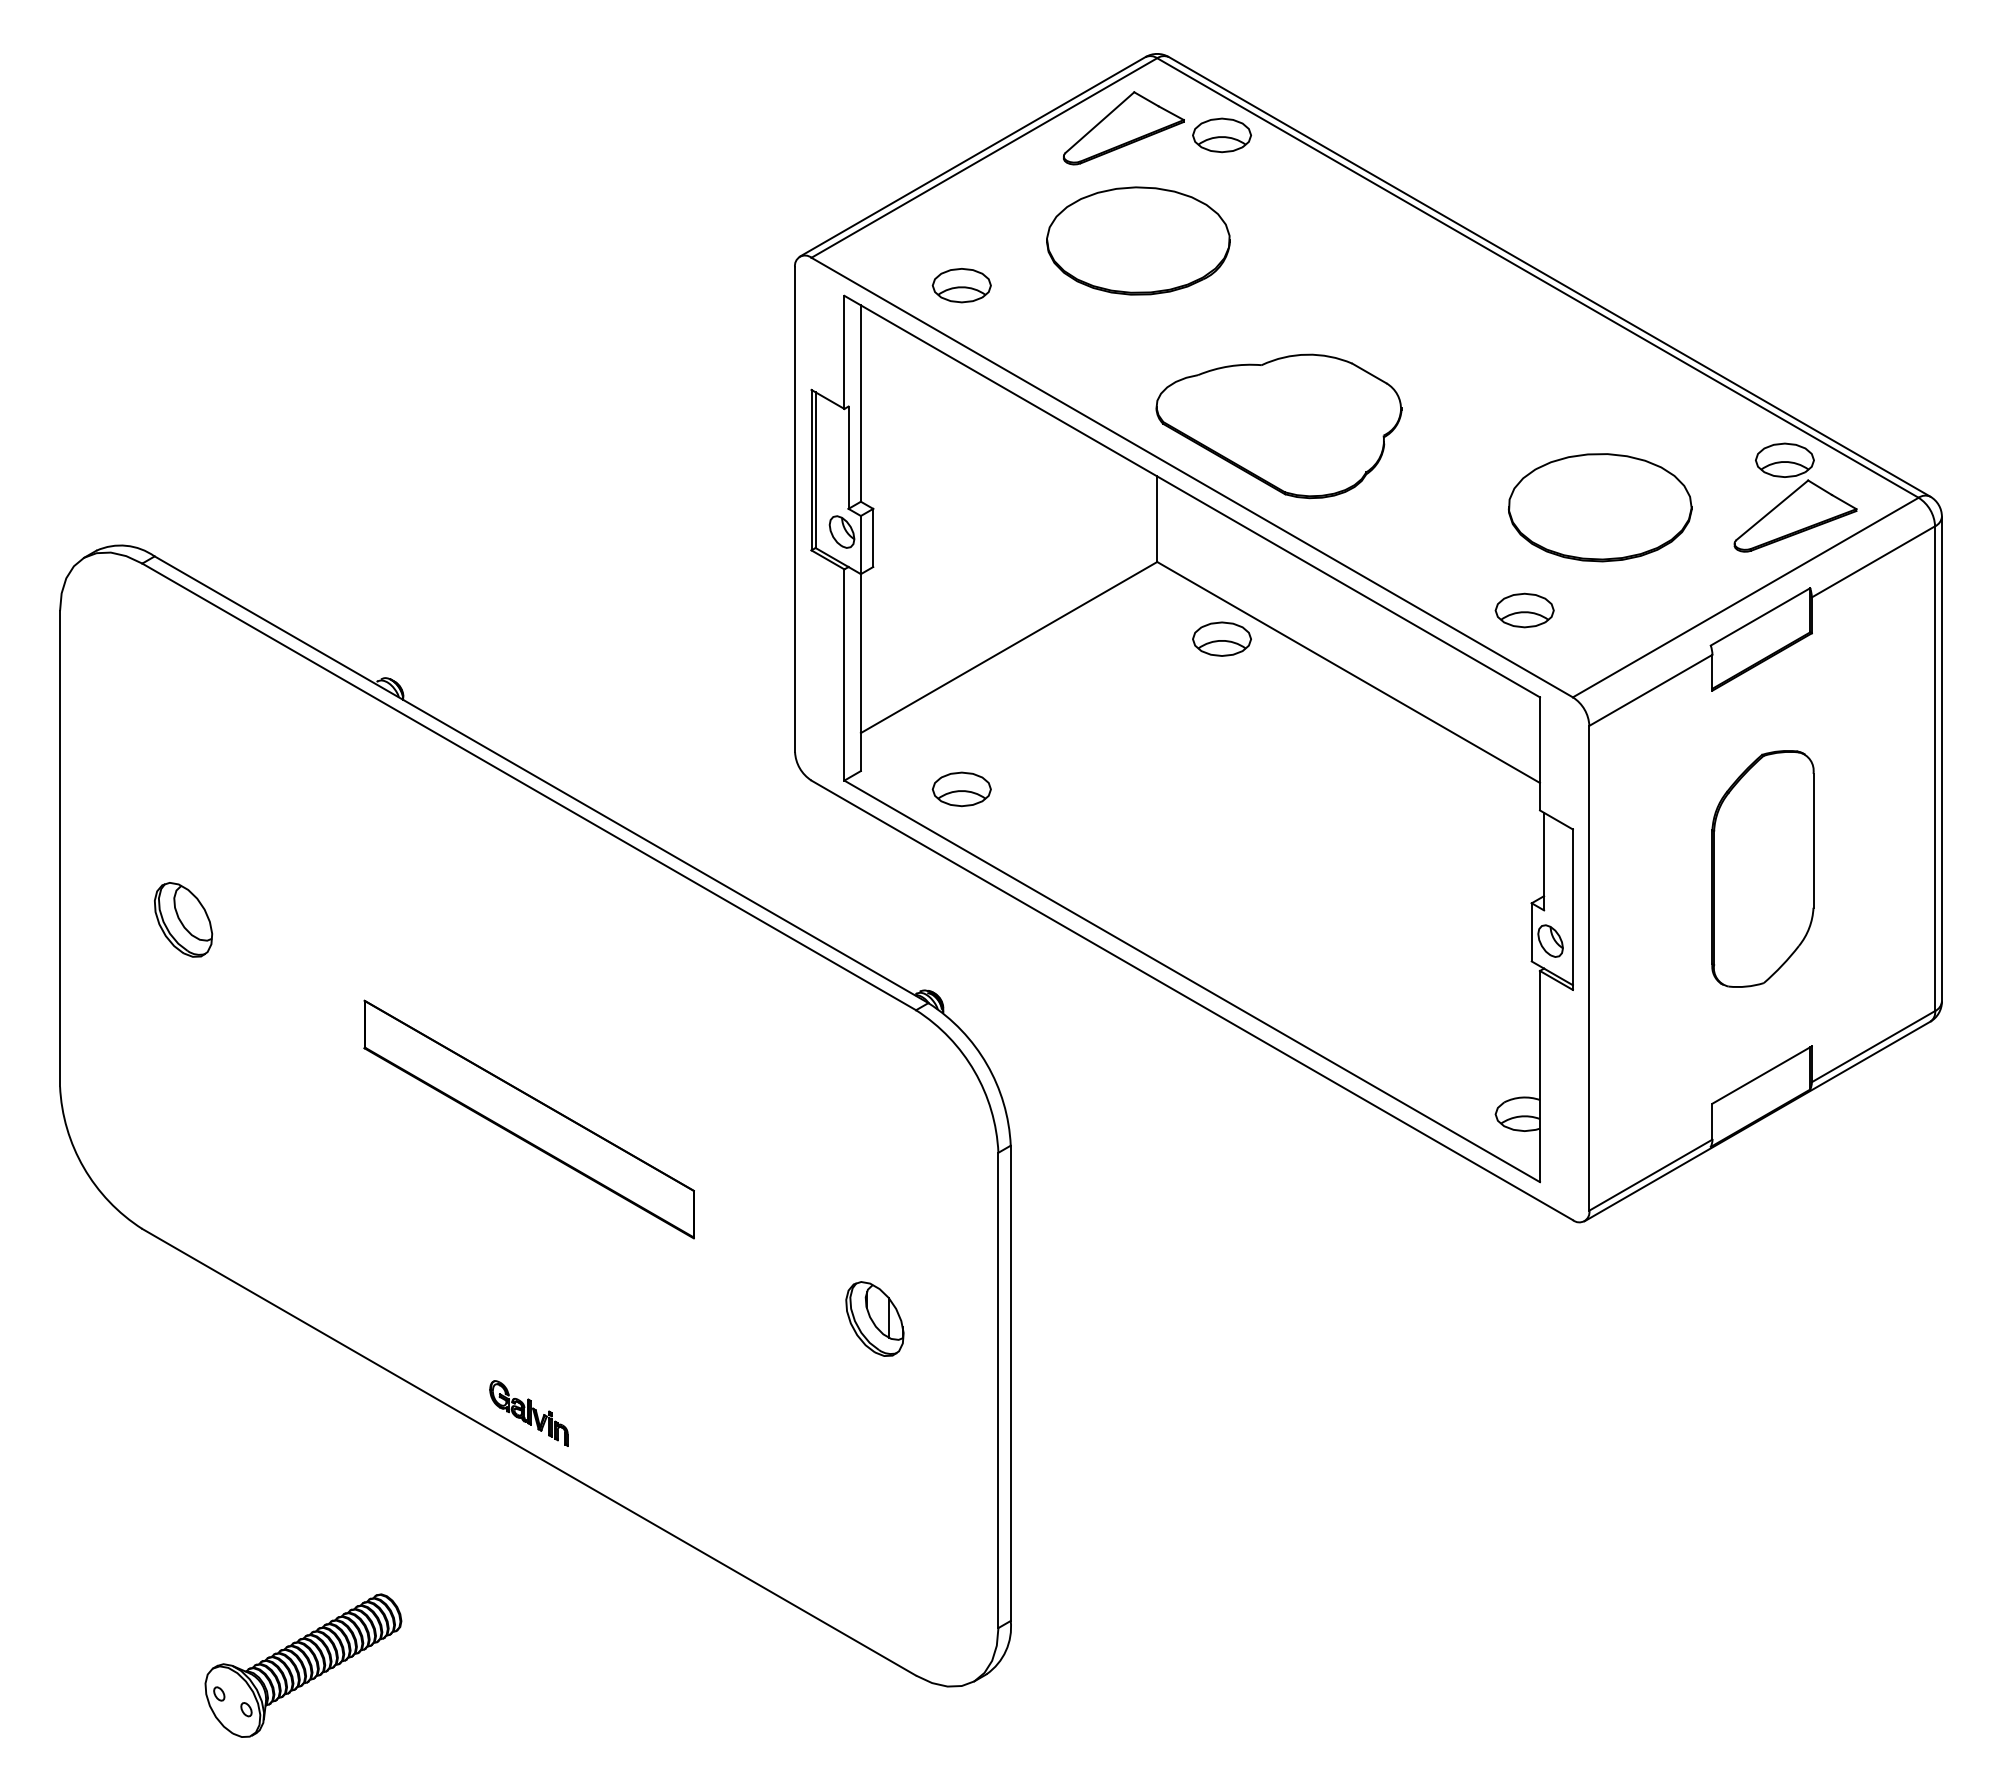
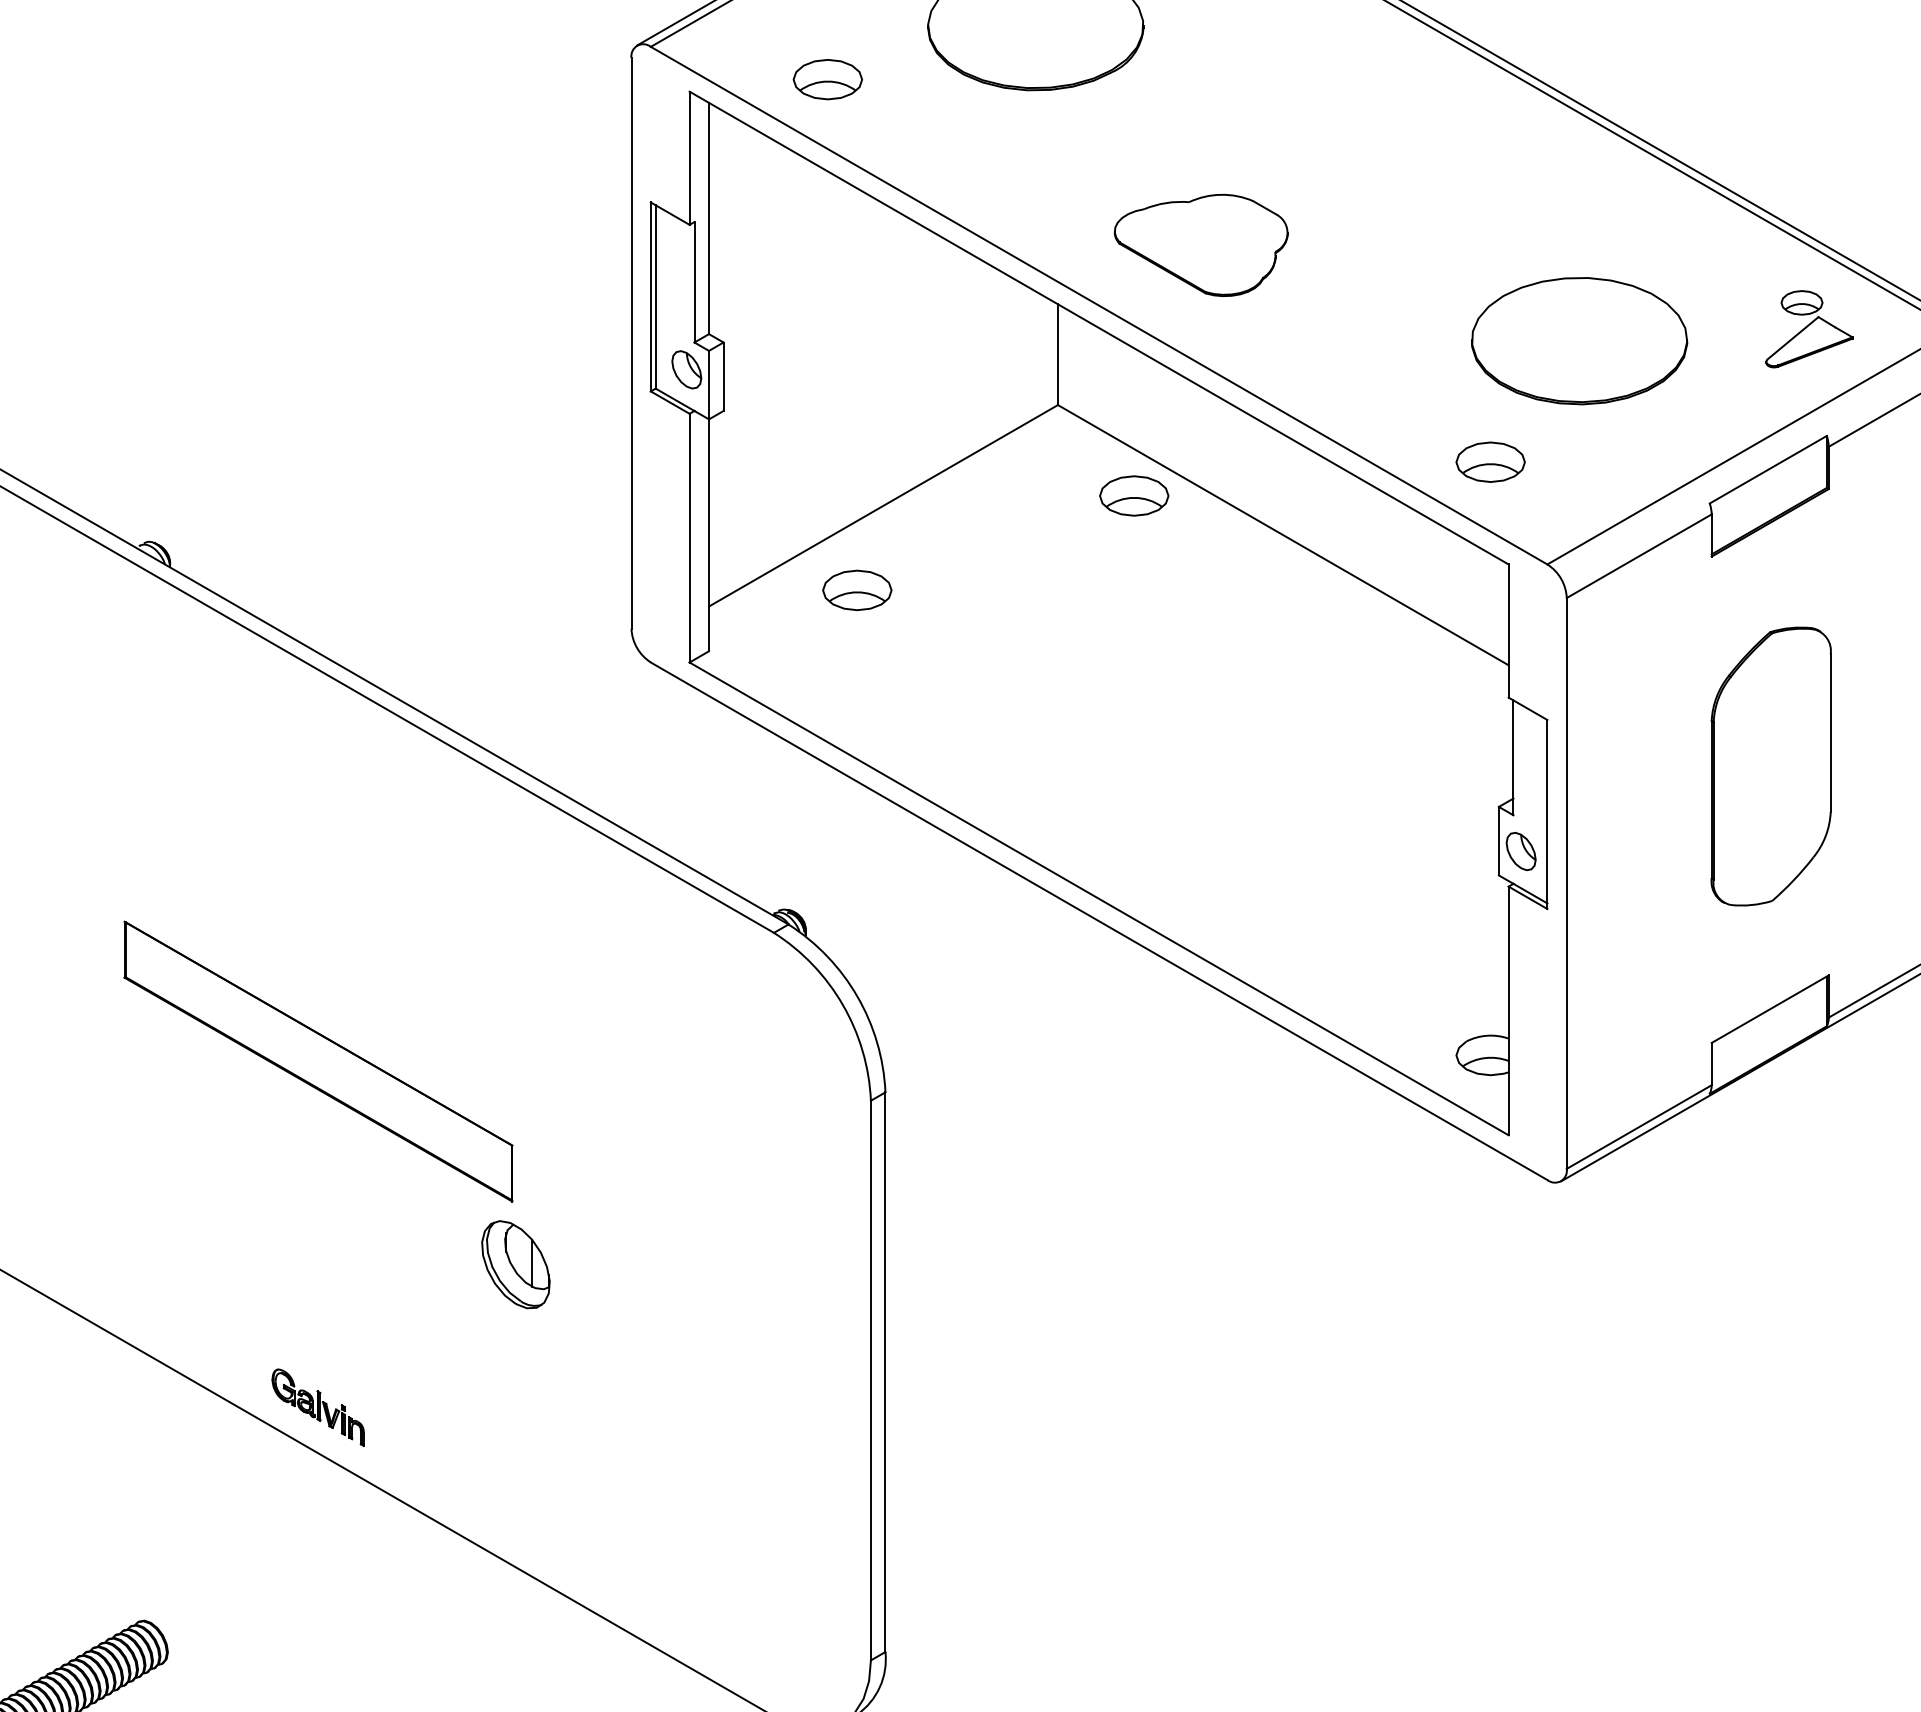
part: (1278, 426) -> (1200, 245), size x0.6
part: (1795, 497) -> (1809, 329), size x0.6
part: (961, 789) -> (856, 590), moved
part: (874, 1318) -> (515, 1264), moved

